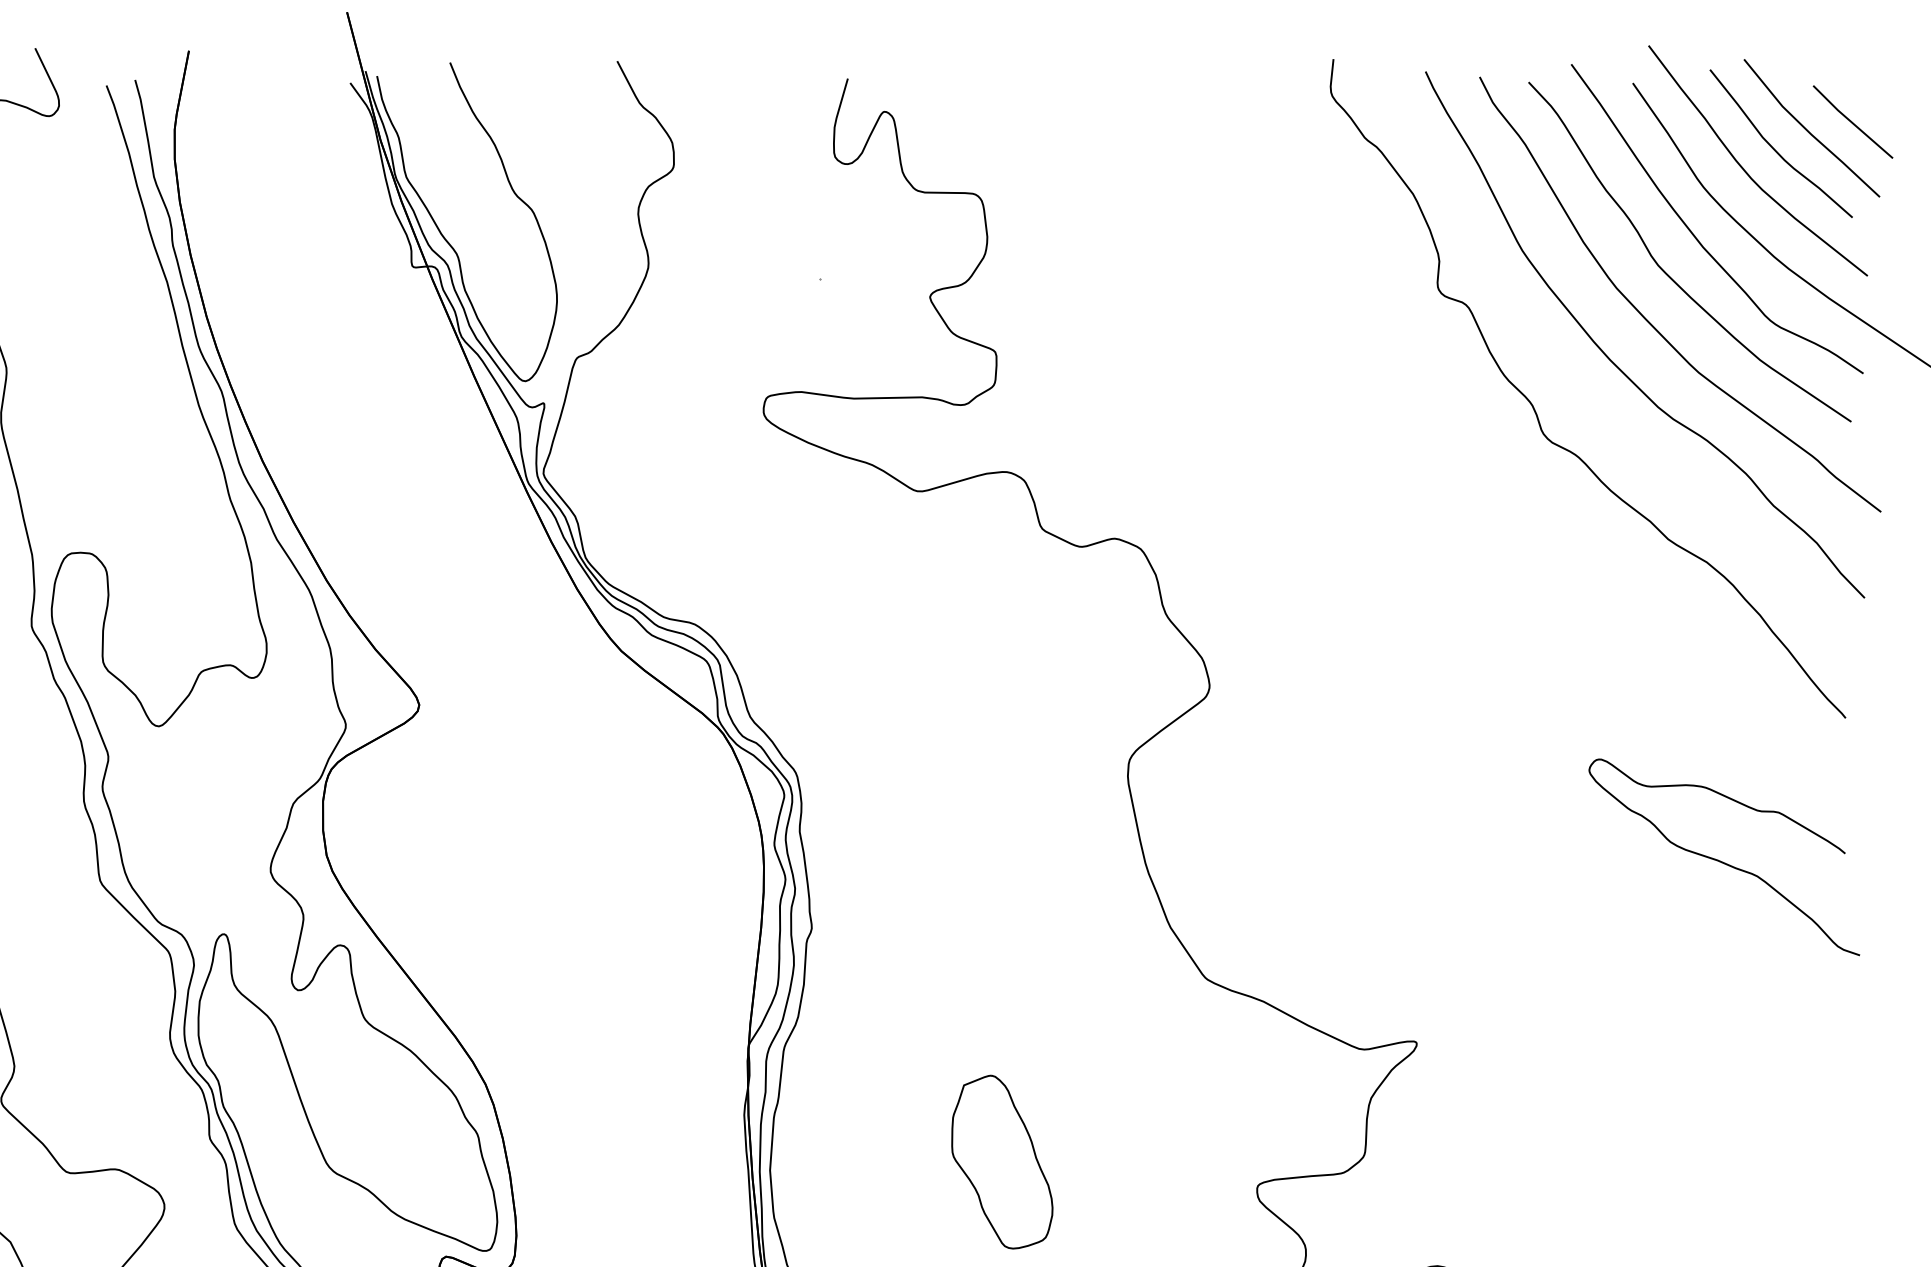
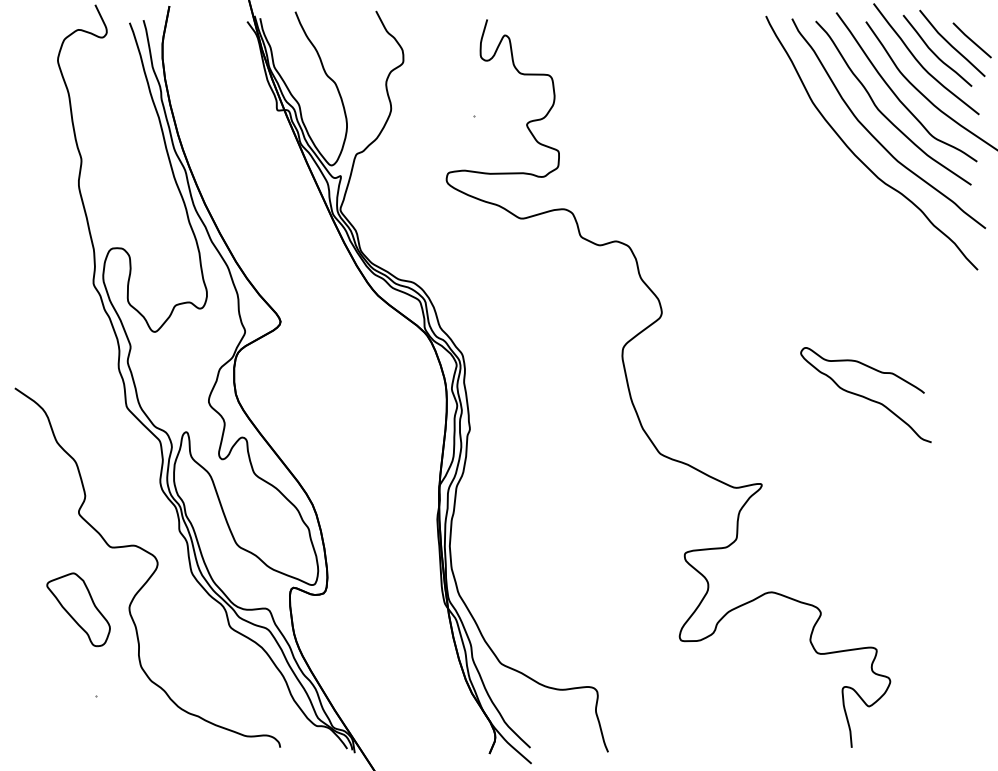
curve: (1538, 412) -> (820, 180), removed
curve: (1722, 860) -> (865, 396), moved
part: (1001, 1160) -> (561, 541), removed

